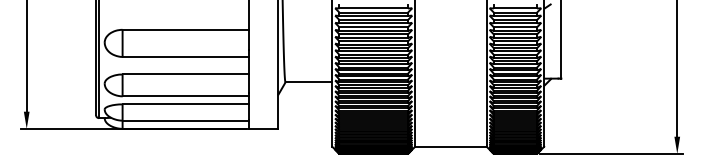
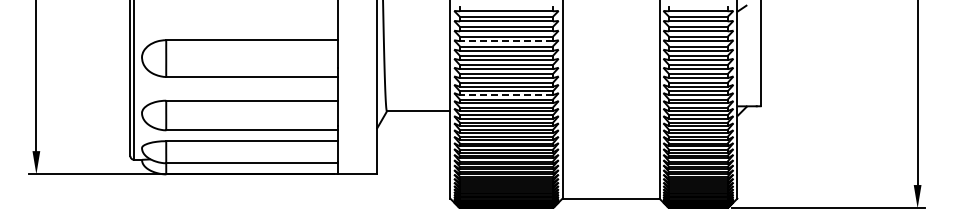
line: (373, 30) -> (505, 41), solid -> dashed
line: (373, 70) -> (505, 95), solid -> dashed

